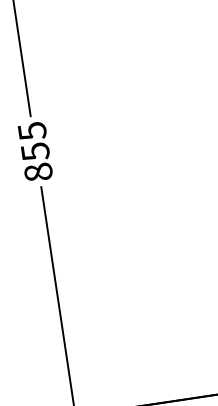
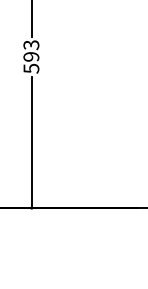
text: (35, 151) -> (31, 56), 855 -> 593

